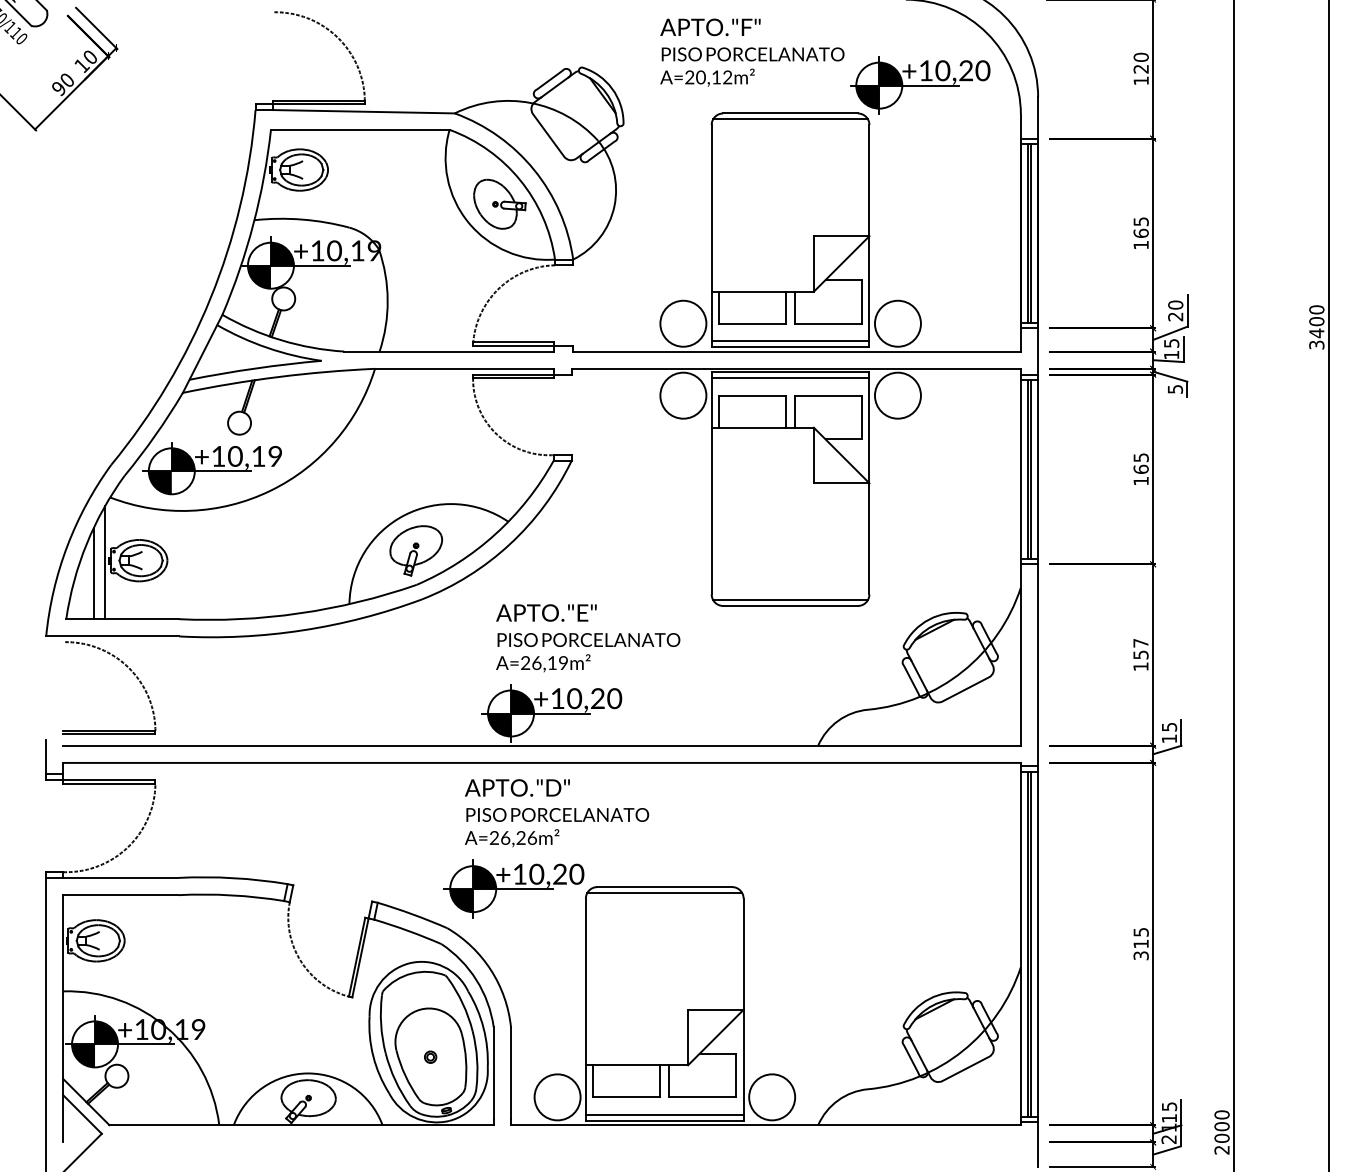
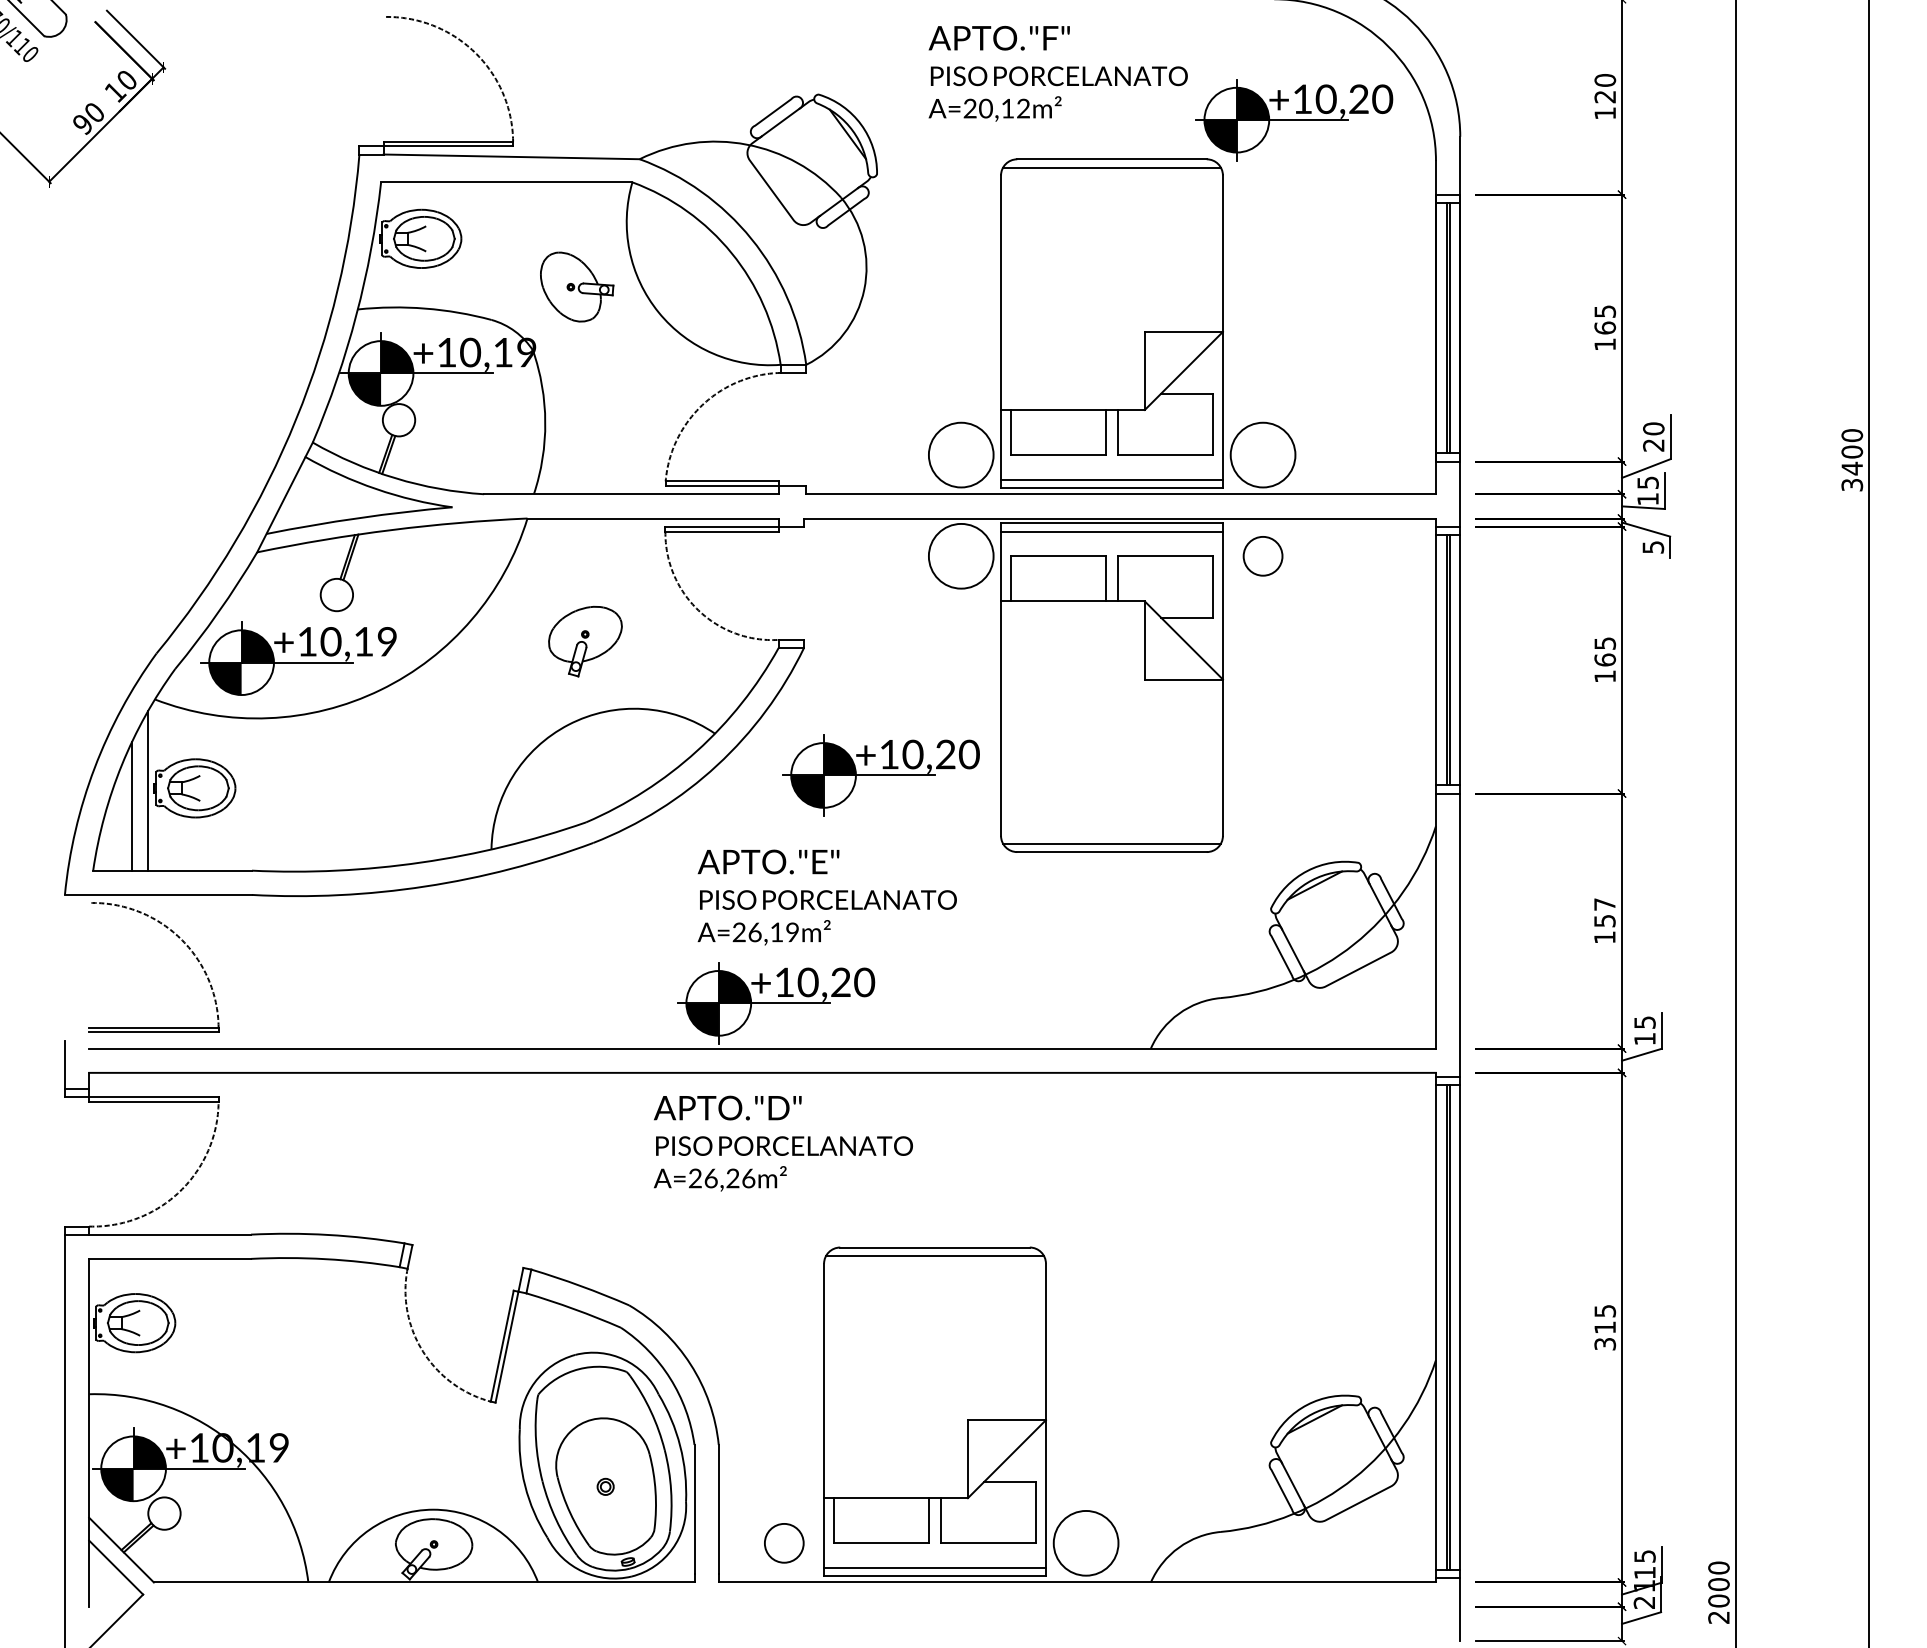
part: (500, 203) -> (577, 286), moved
circle: (897, 395) -> (1262, 555), size x0.6
part: (416, 550) -> (585, 641), moved
part: (513, 889) -> (880, 775), moved
circle: (557, 1096) -> (783, 1542), size x0.6

